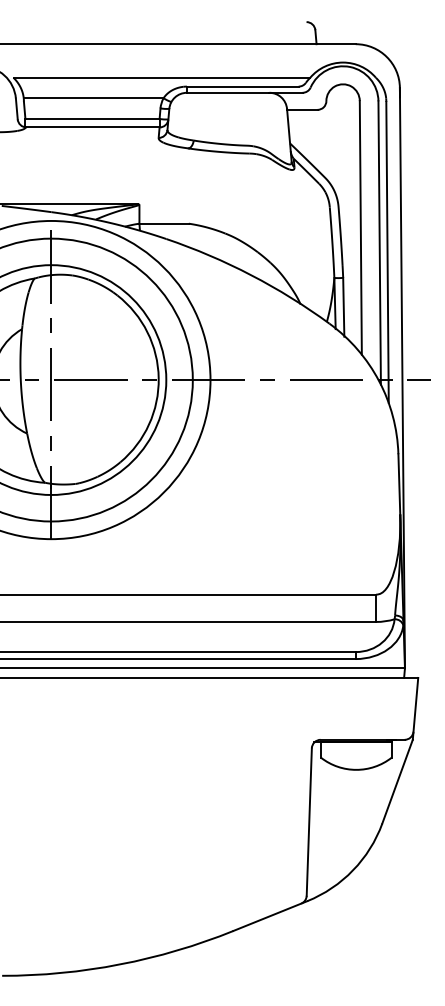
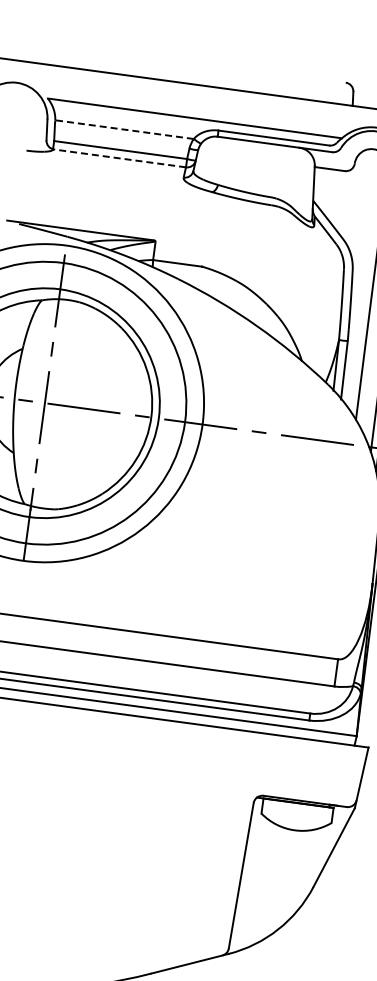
line: (93, 98) -> (124, 129), solid -> dashed
line: (92, 127) -> (119, 158), solid -> dashed

